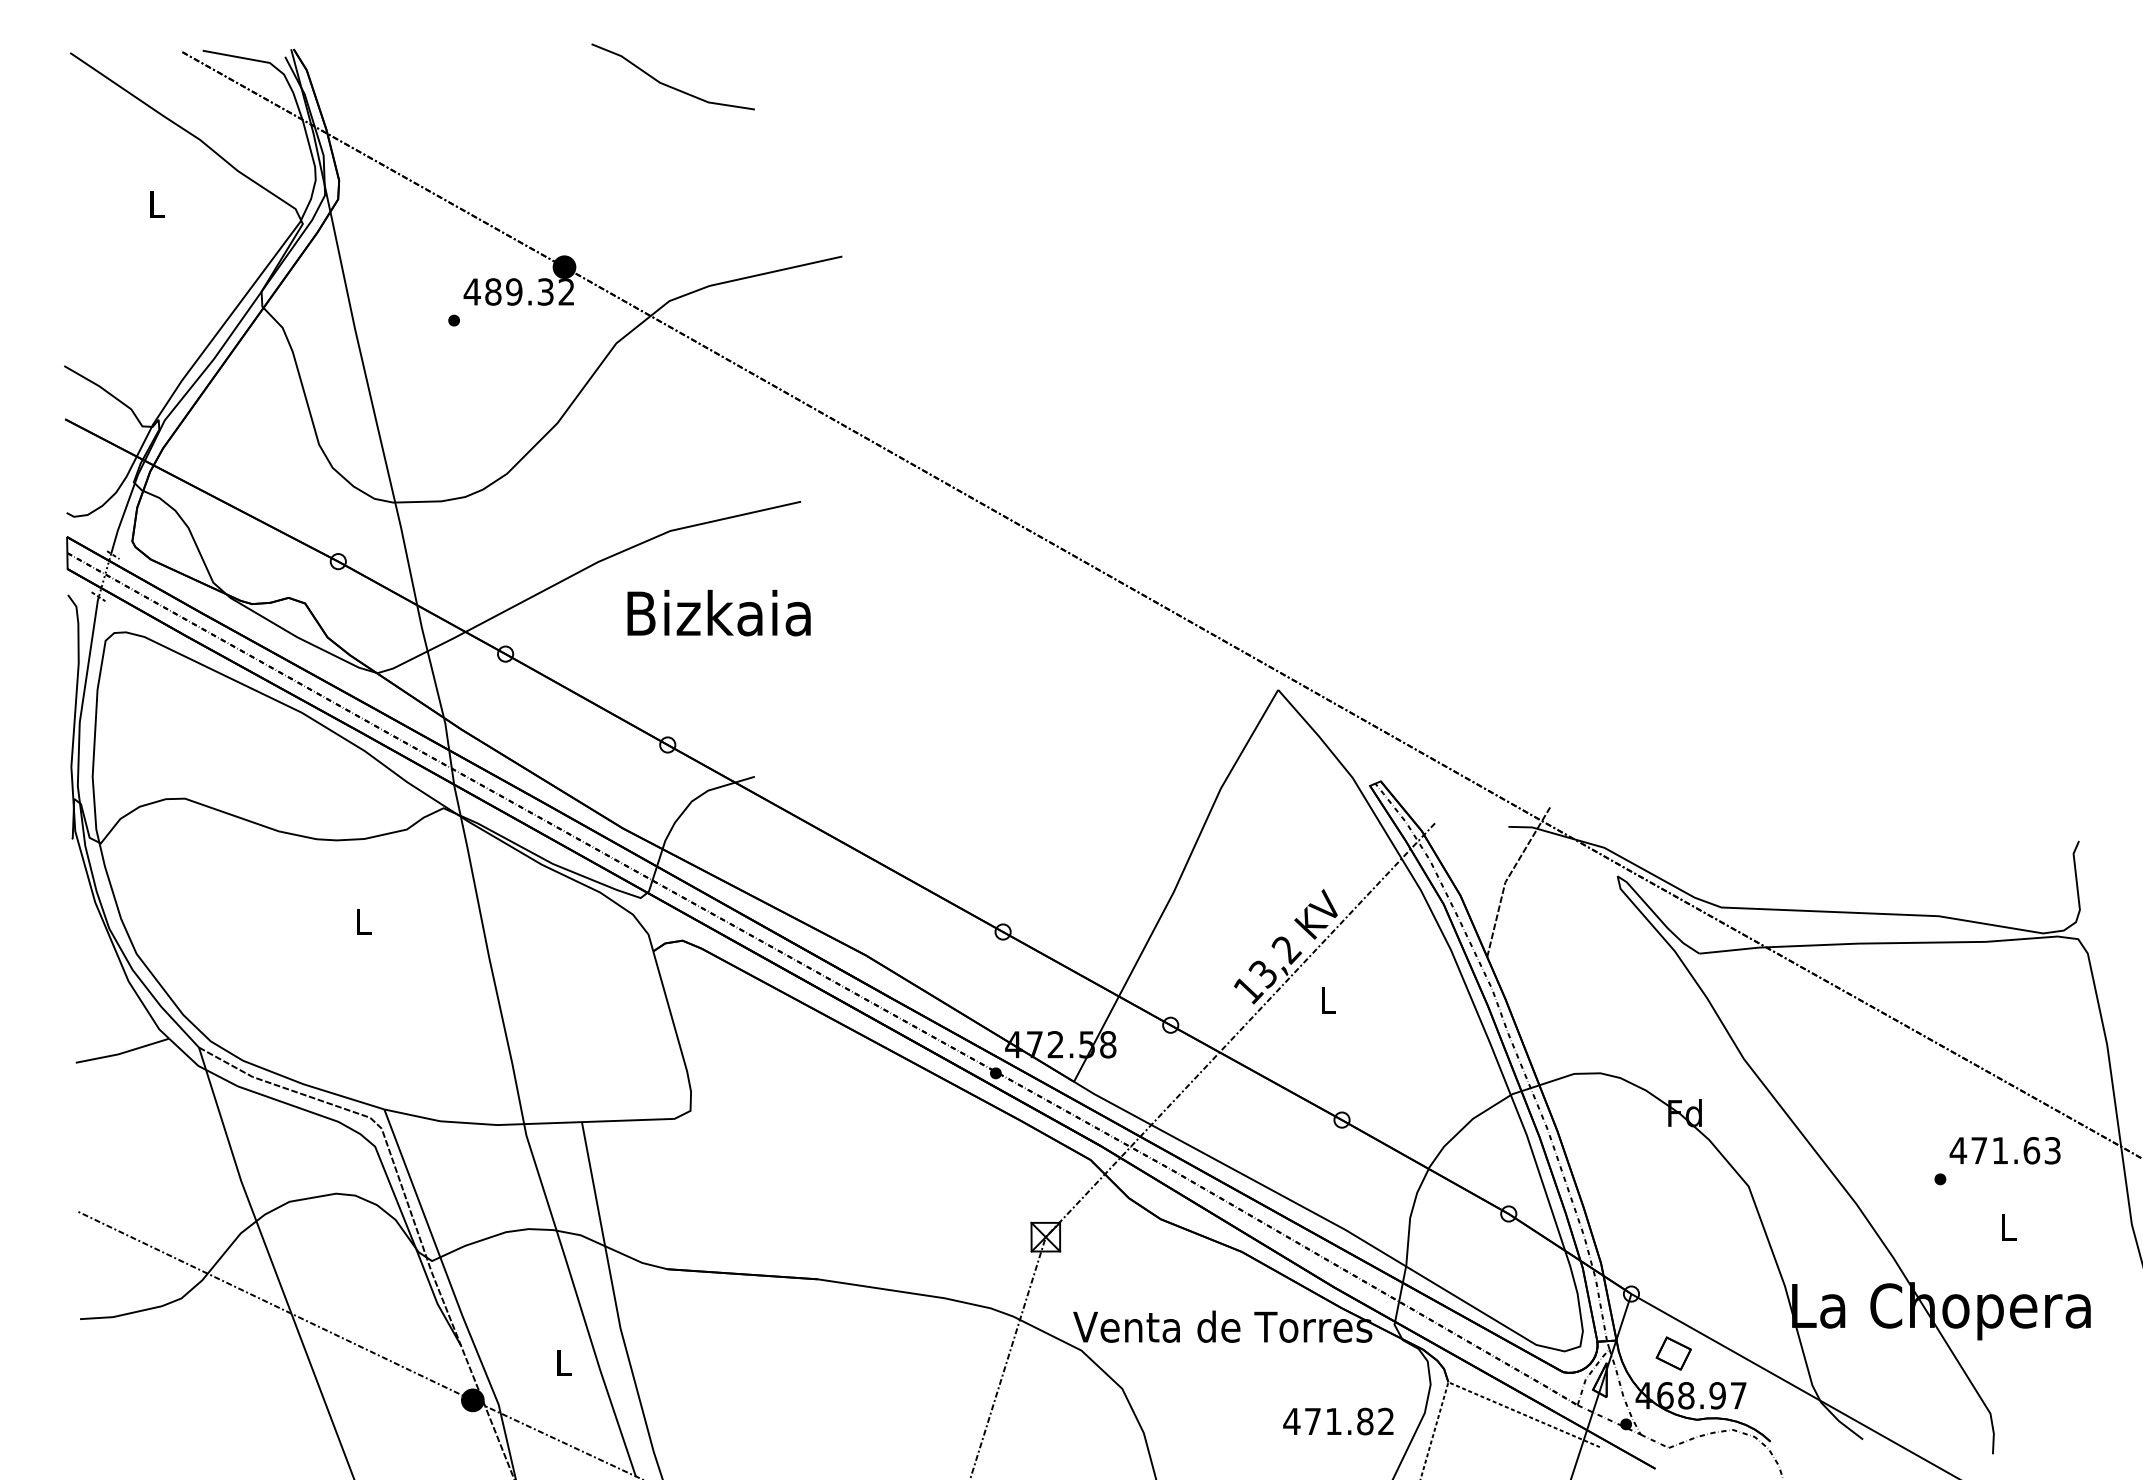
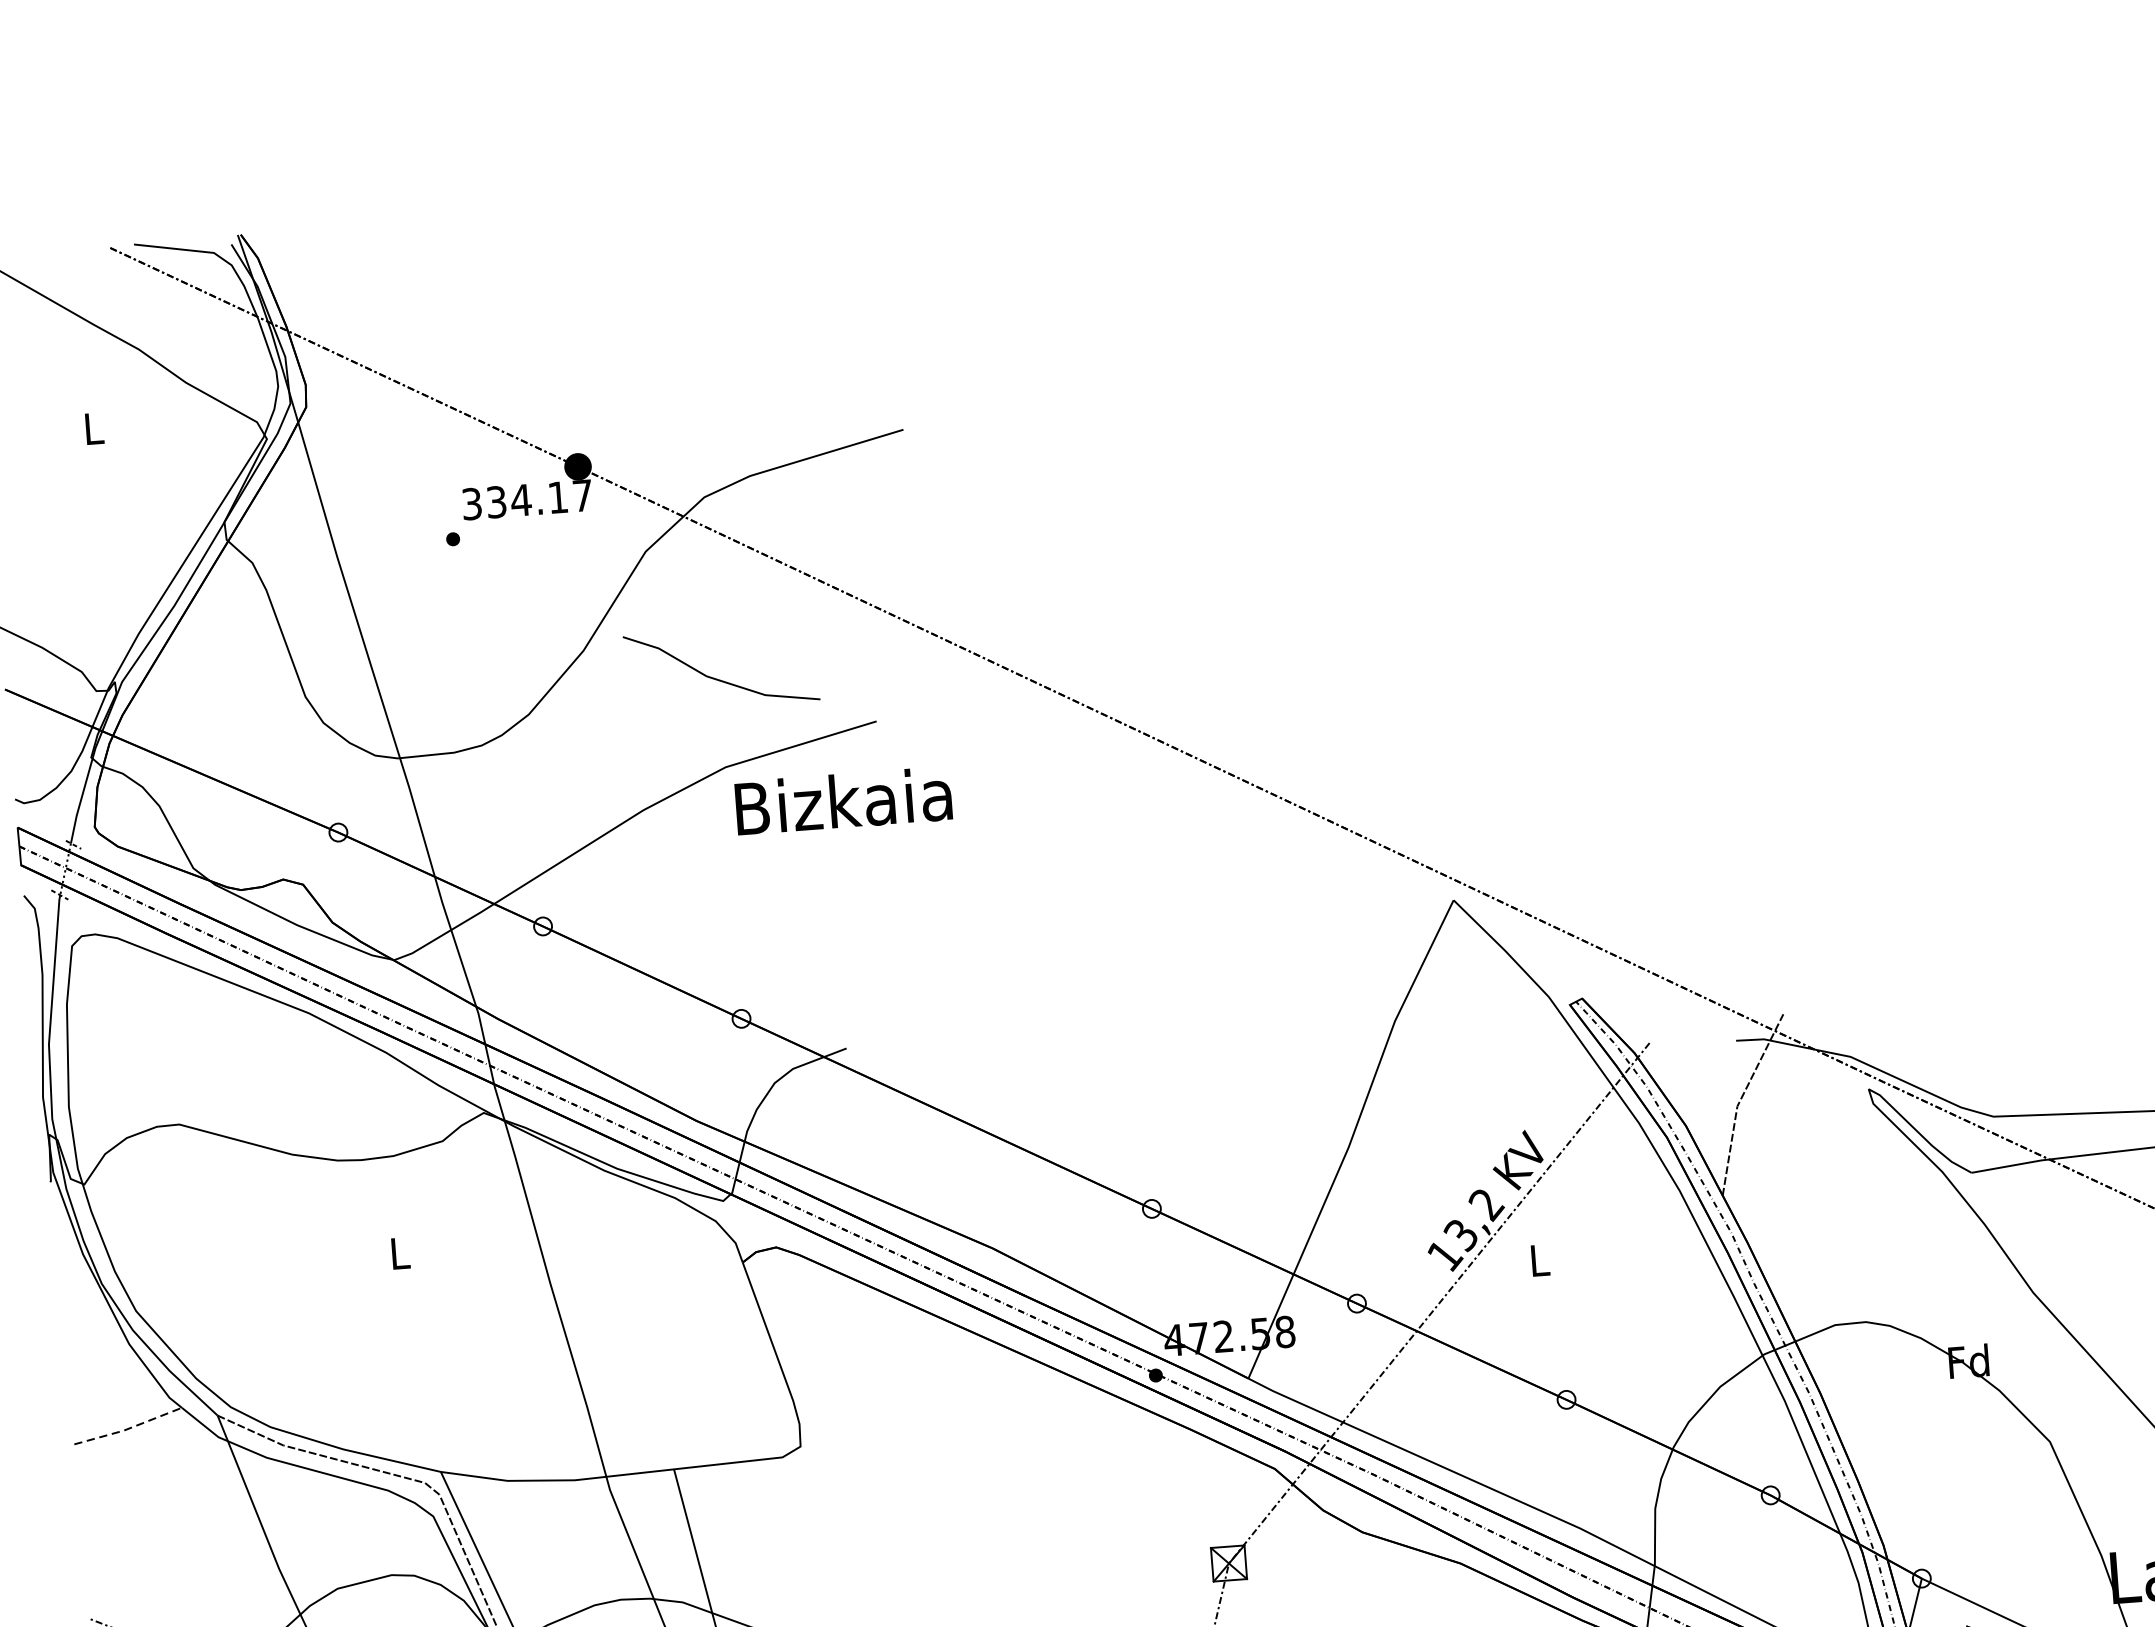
line: (667, 84) -> (715, 677), moved
text: (518, 291) -> (526, 499), 489.32 -> 334.17
text: (718, 612) -> (842, 800), moved
line: (123, 1052) -> (129, 1428), solid -> dashed

